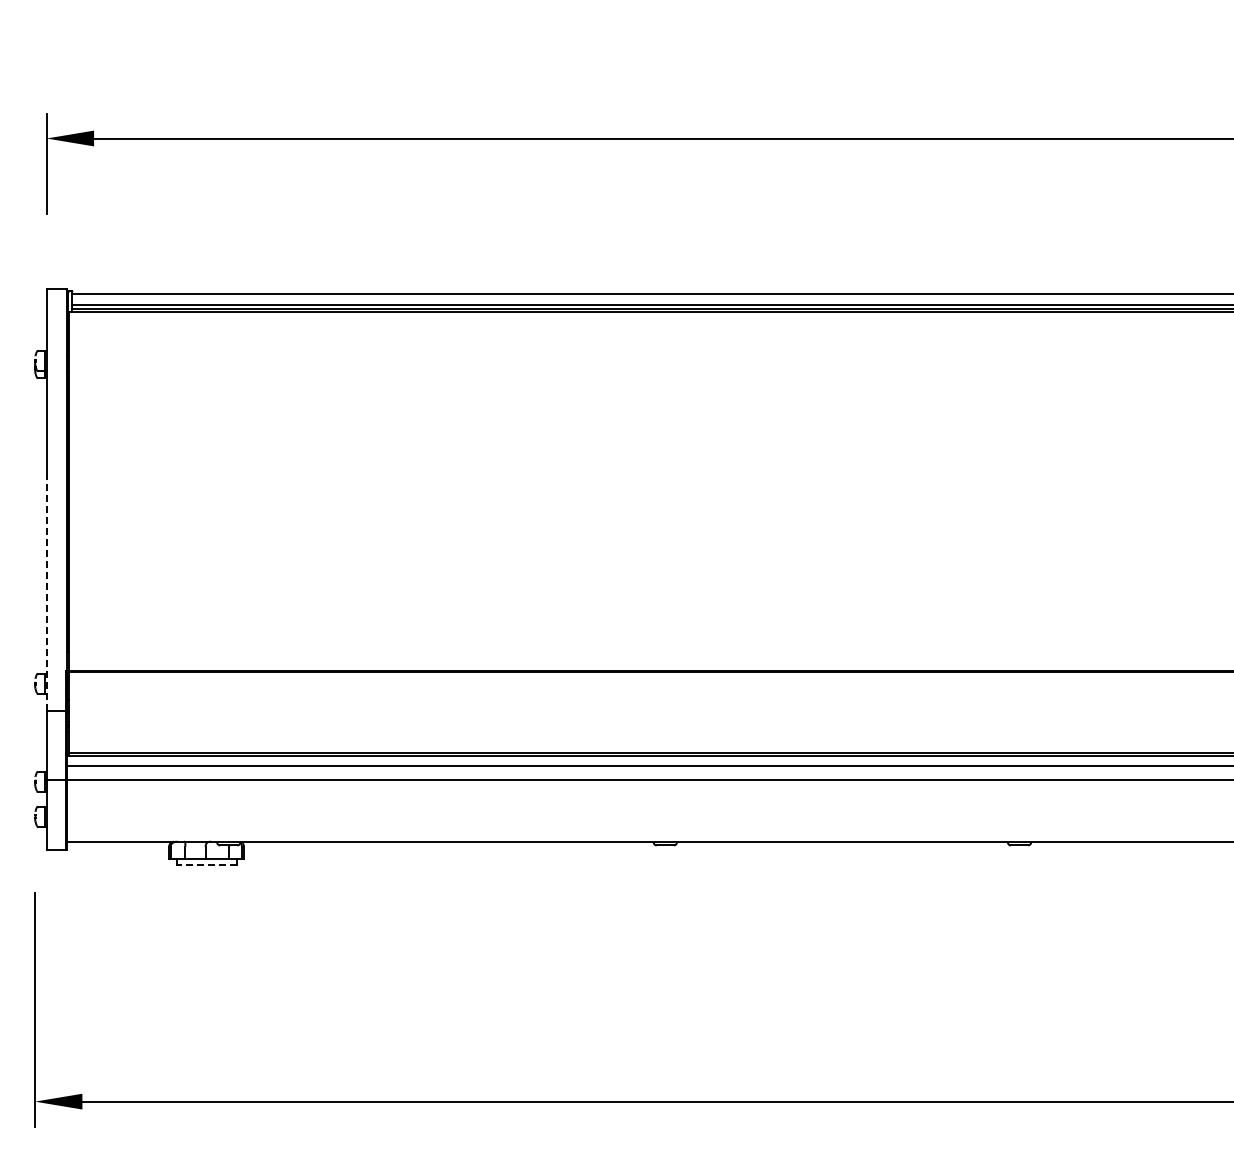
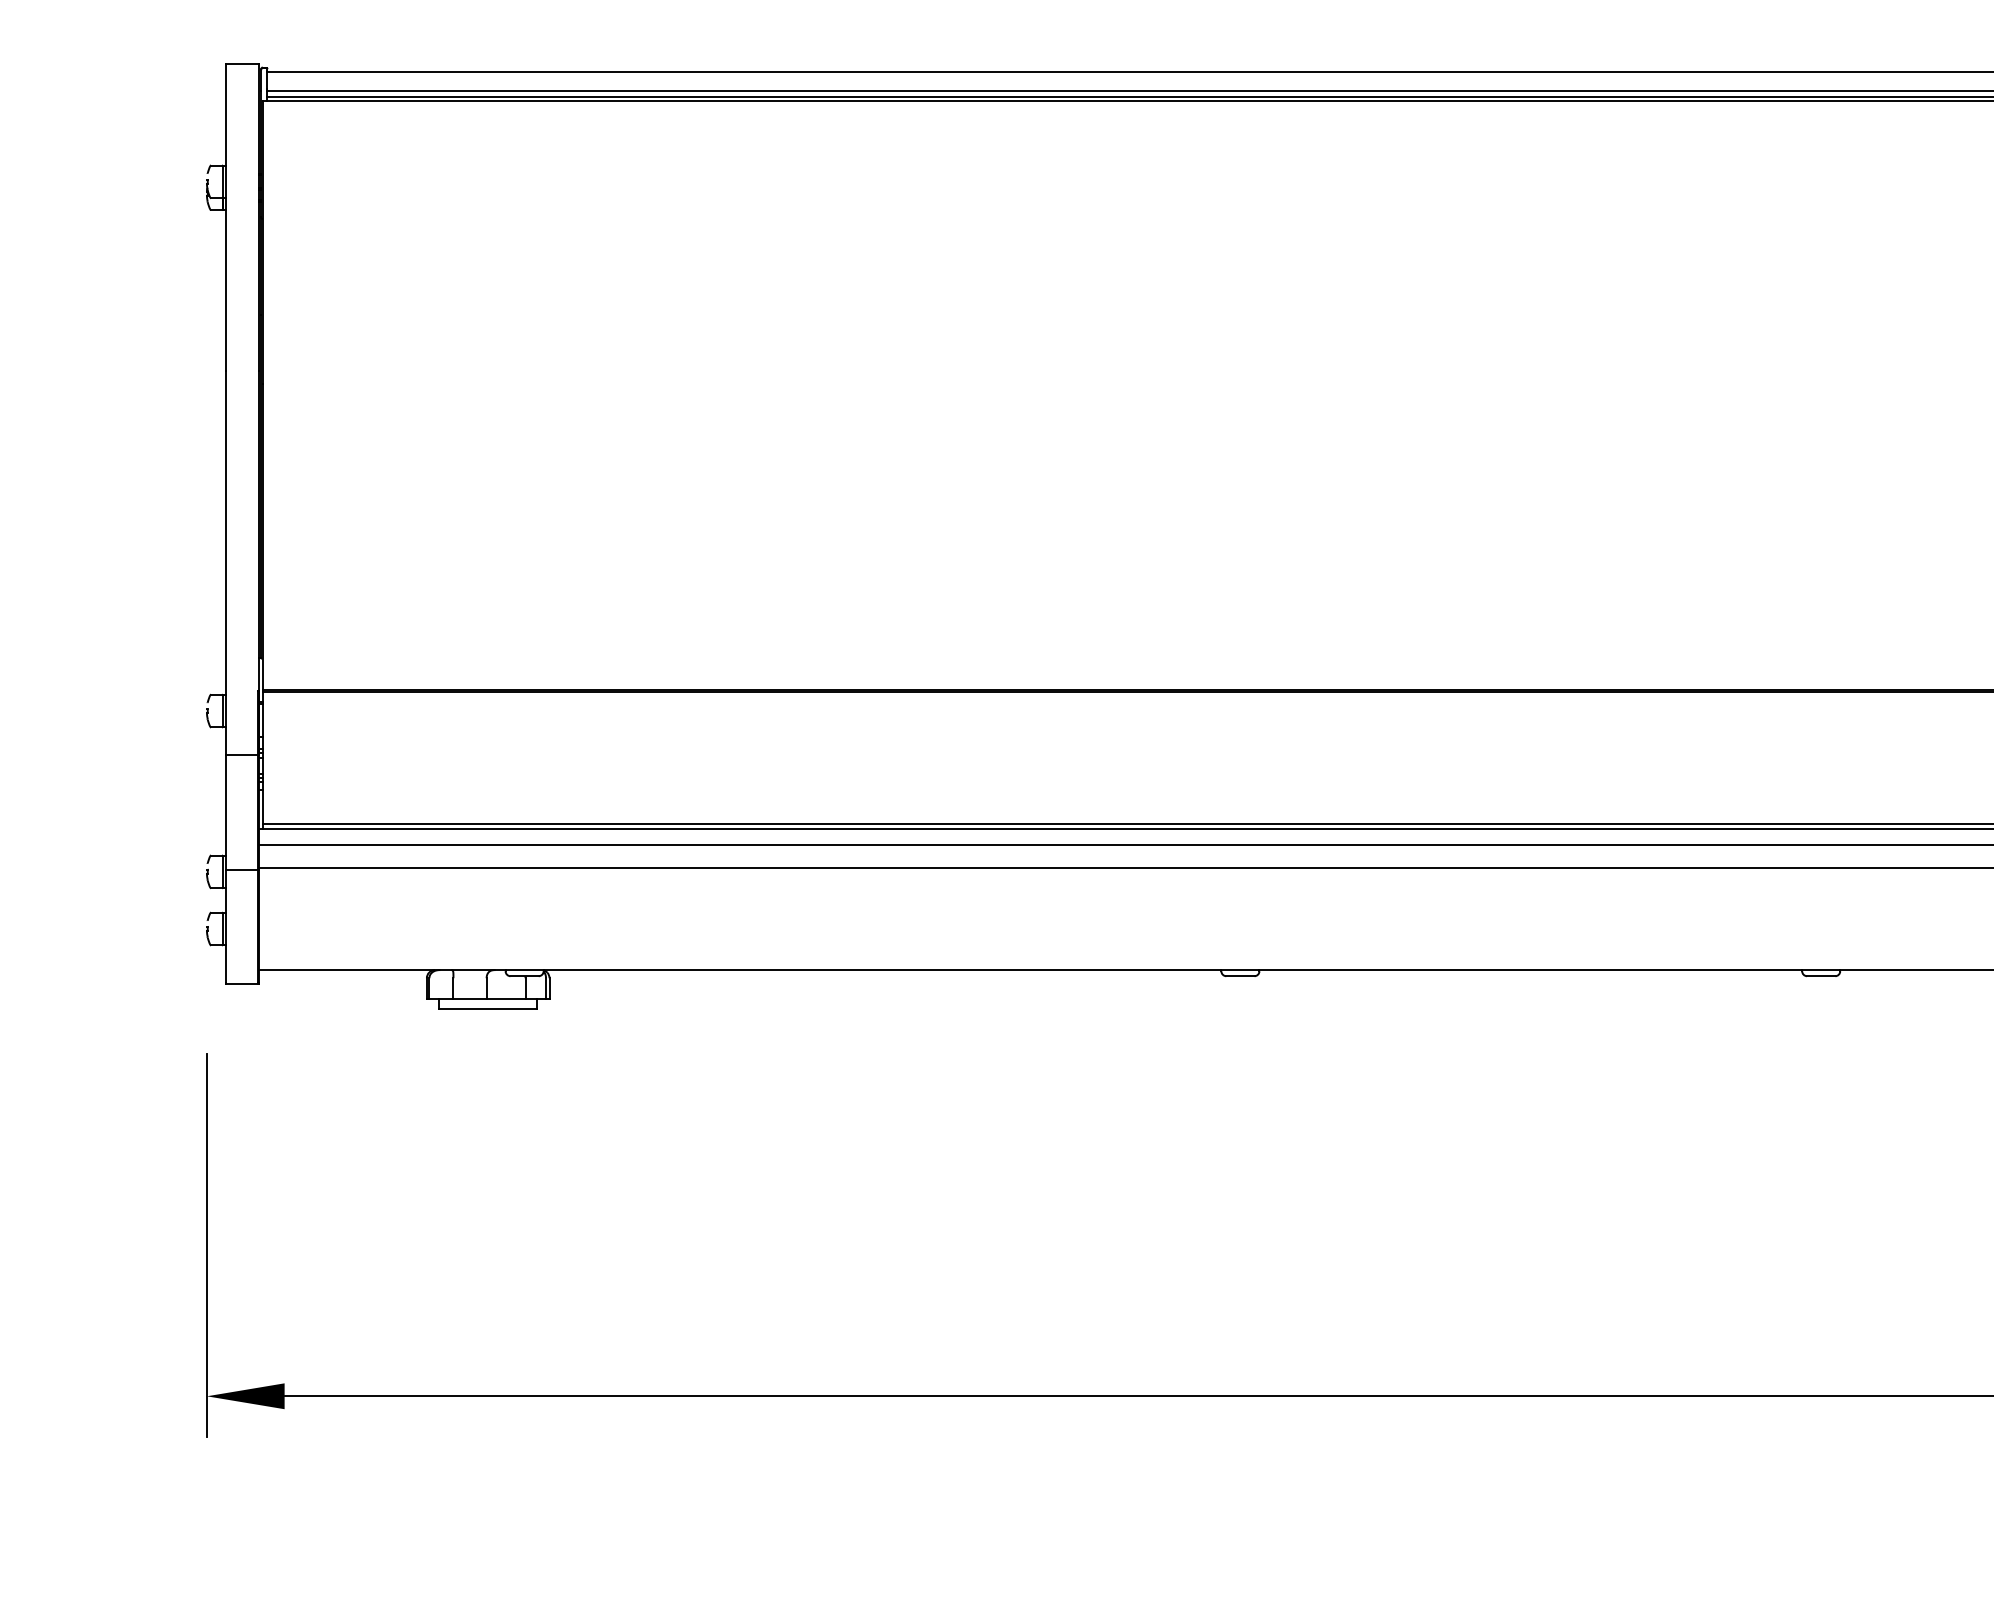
line: (46, 592) -> (225, 561), dashed -> solid
line: (206, 865) -> (488, 1009), dashed -> solid

